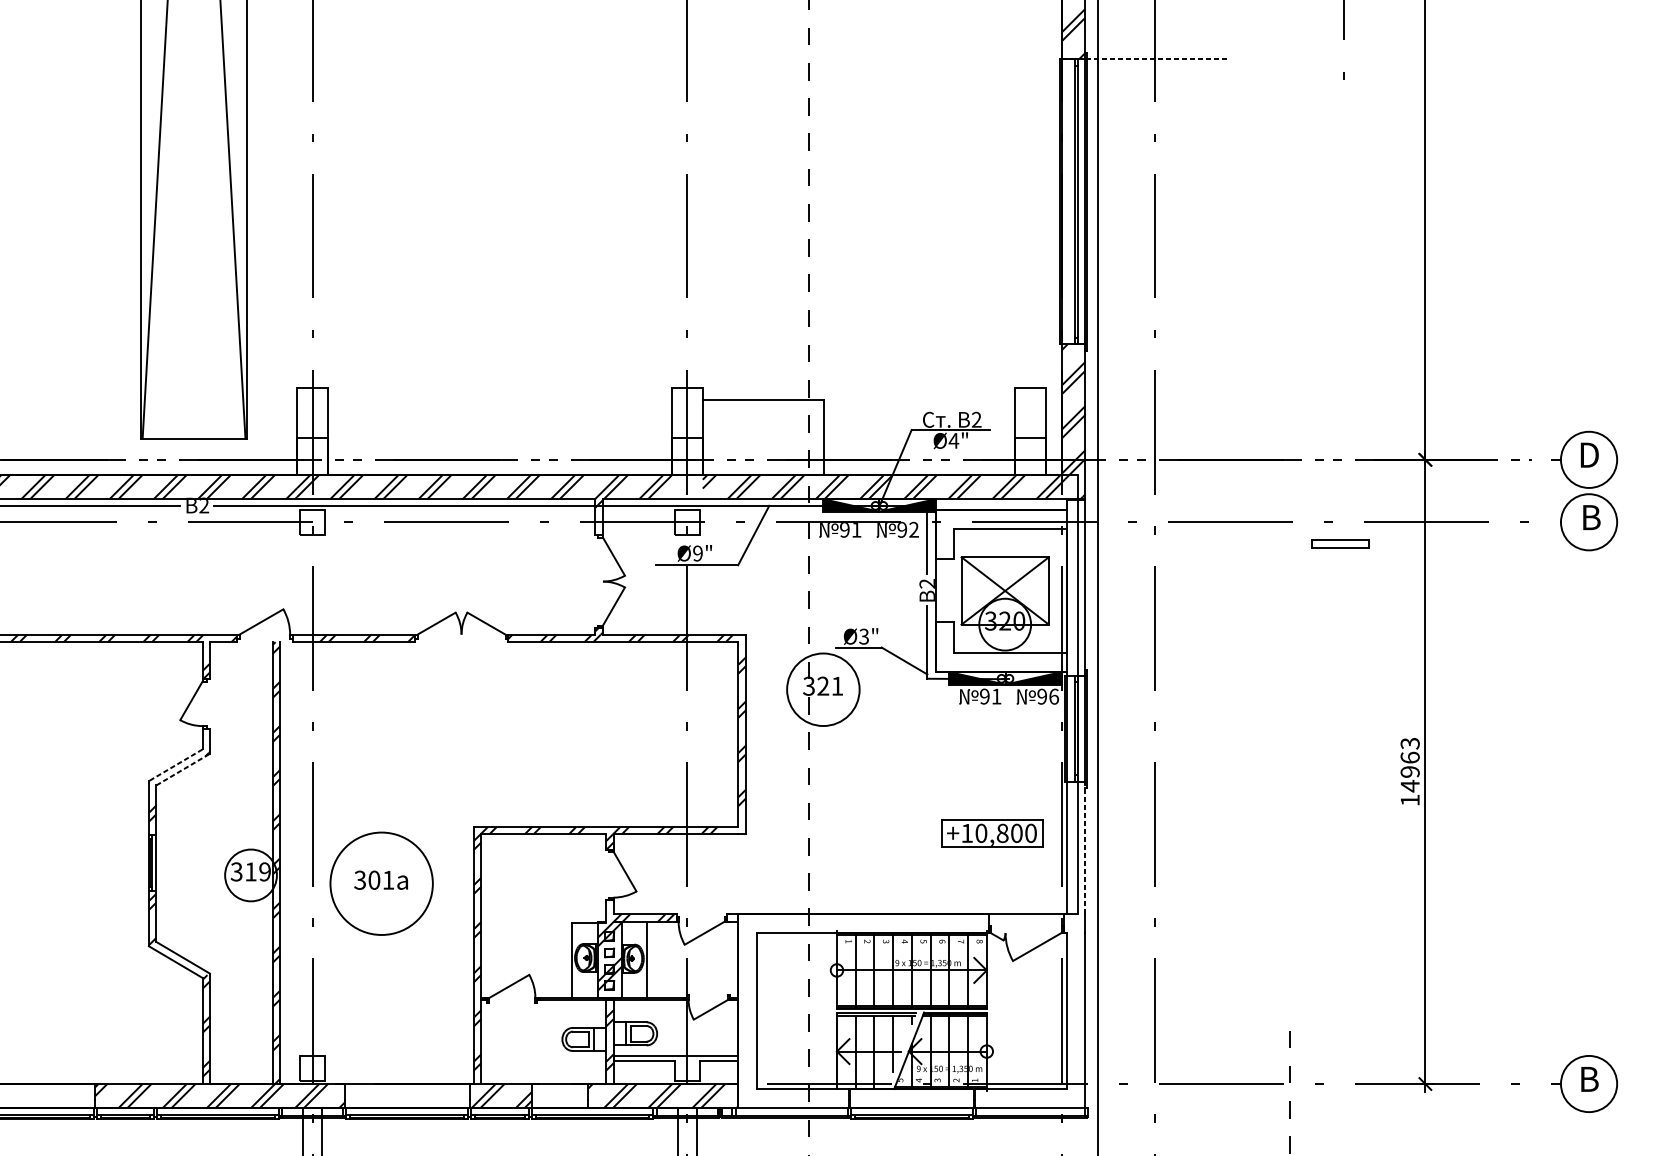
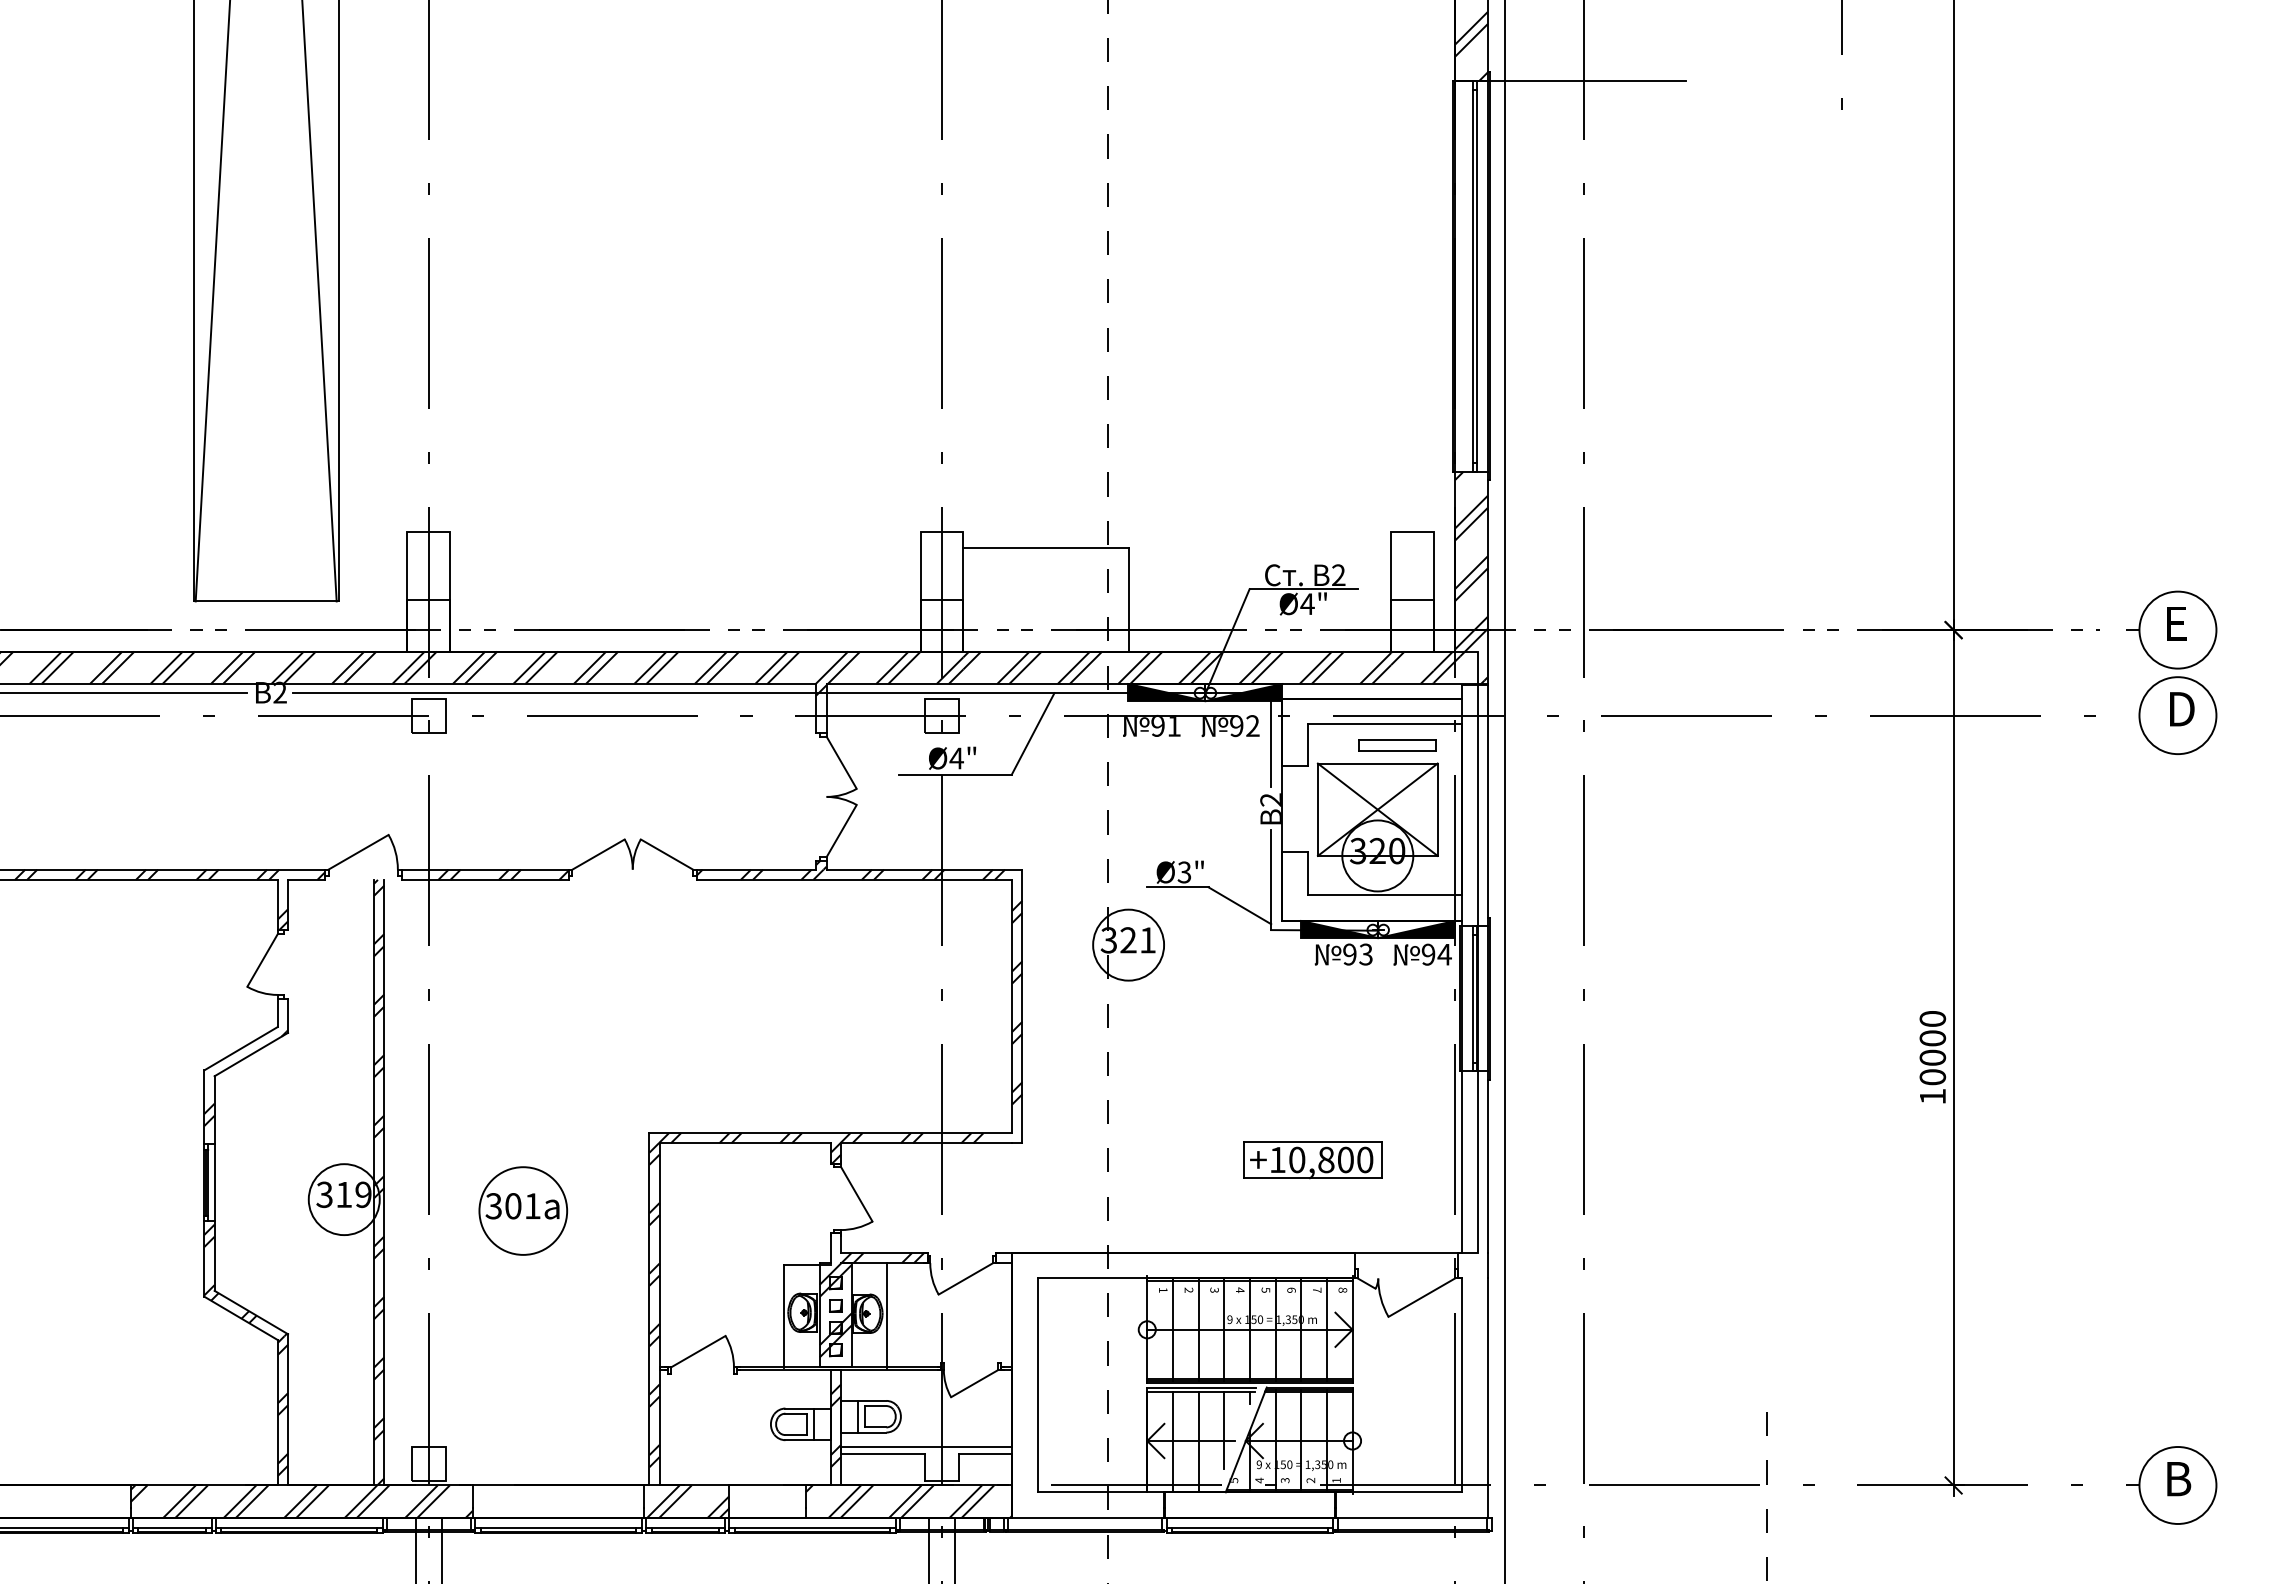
line: (1145, 59) -> (1570, 81), dashed -> solid
text: (1589, 455) -> (2178, 623), D -> E
hatch: (686, 487) -> (941, 667), added
text: (1593, 517) -> (2184, 709), B -> D
part: (1340, 544) -> (1397, 745), moved
text: (697, 553) -> (956, 758), Ø9" -> Ø4"
circle: (823, 689) -> (1128, 944), size x0.71
text: (996, 696) -> (1365, 954), 91 -> 93
text: (1053, 696) -> (1444, 954), 96 -> 94
line: (176, 765) -> (241, 1048), dashed -> solid
text: (1409, 765) -> (1932, 1048), 14963 -> 10000
line: (183, 769) -> (251, 1054), dashed -> solid
part: (992, 833) -> (1312, 1160), moved
line: (1085, 848) -> (1487, 1162), dashed -> solid
circle: (381, 883) -> (523, 1210), size x0.62
hatch: (181, 959) -> (249, 1314), added

